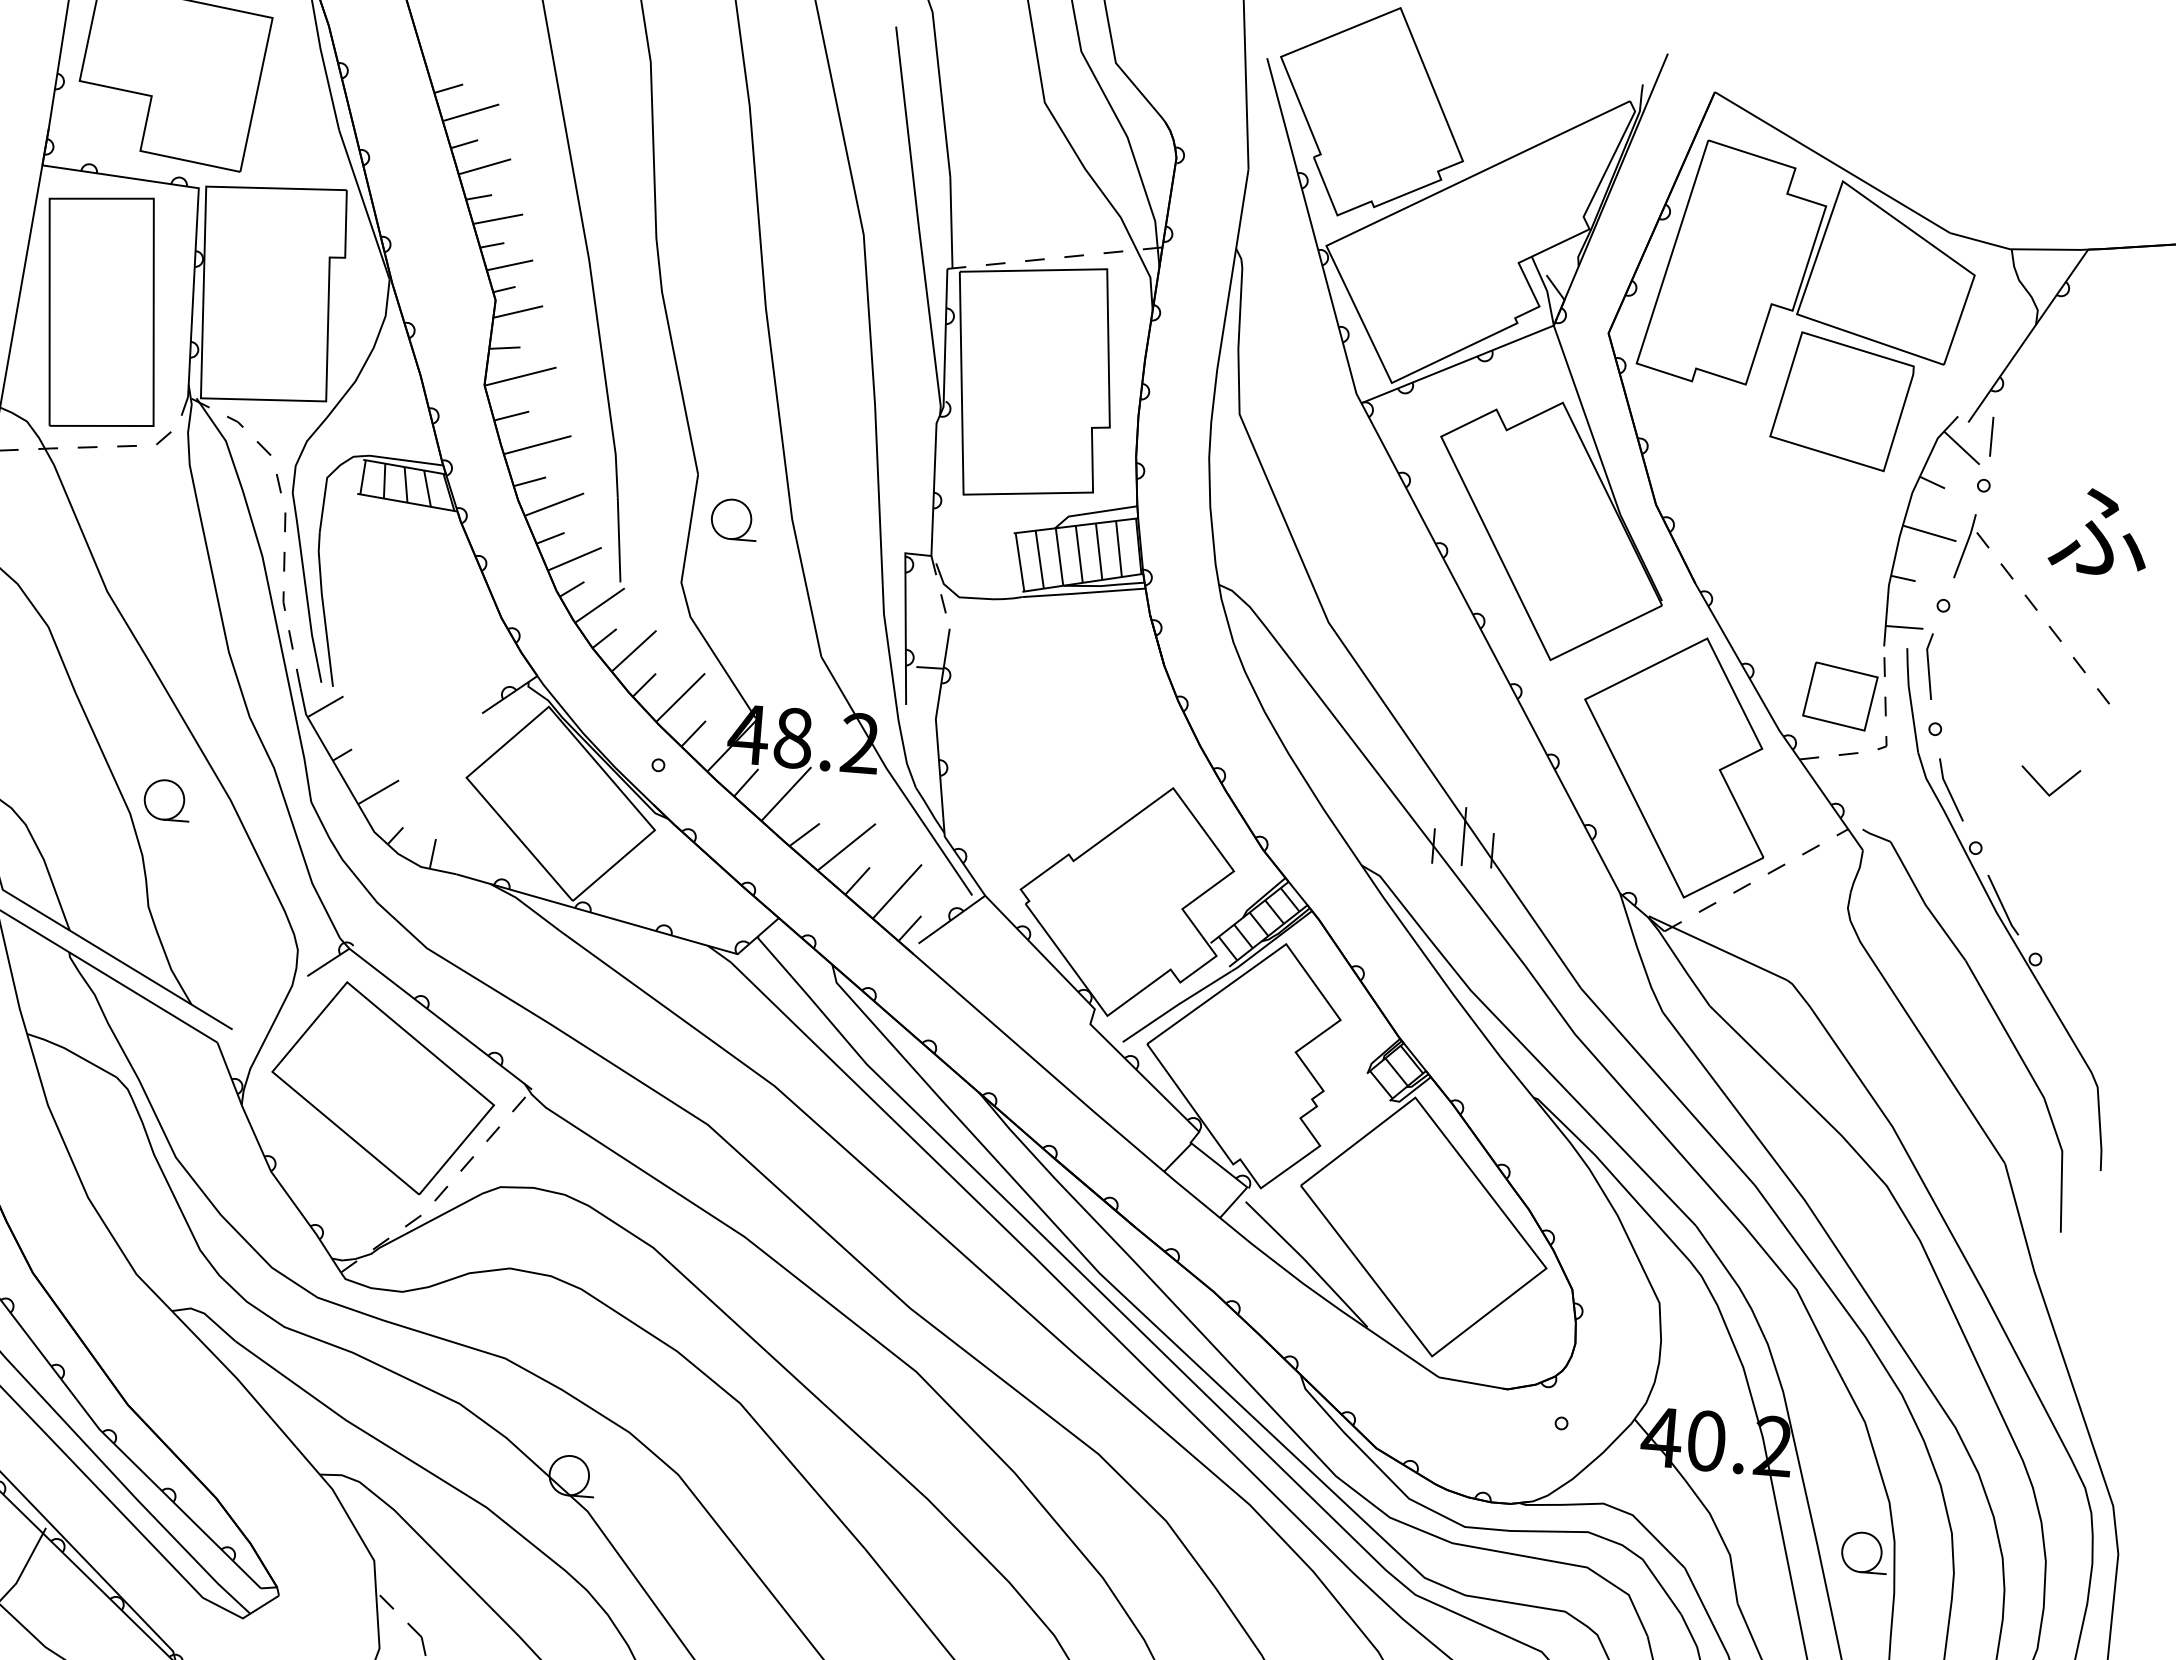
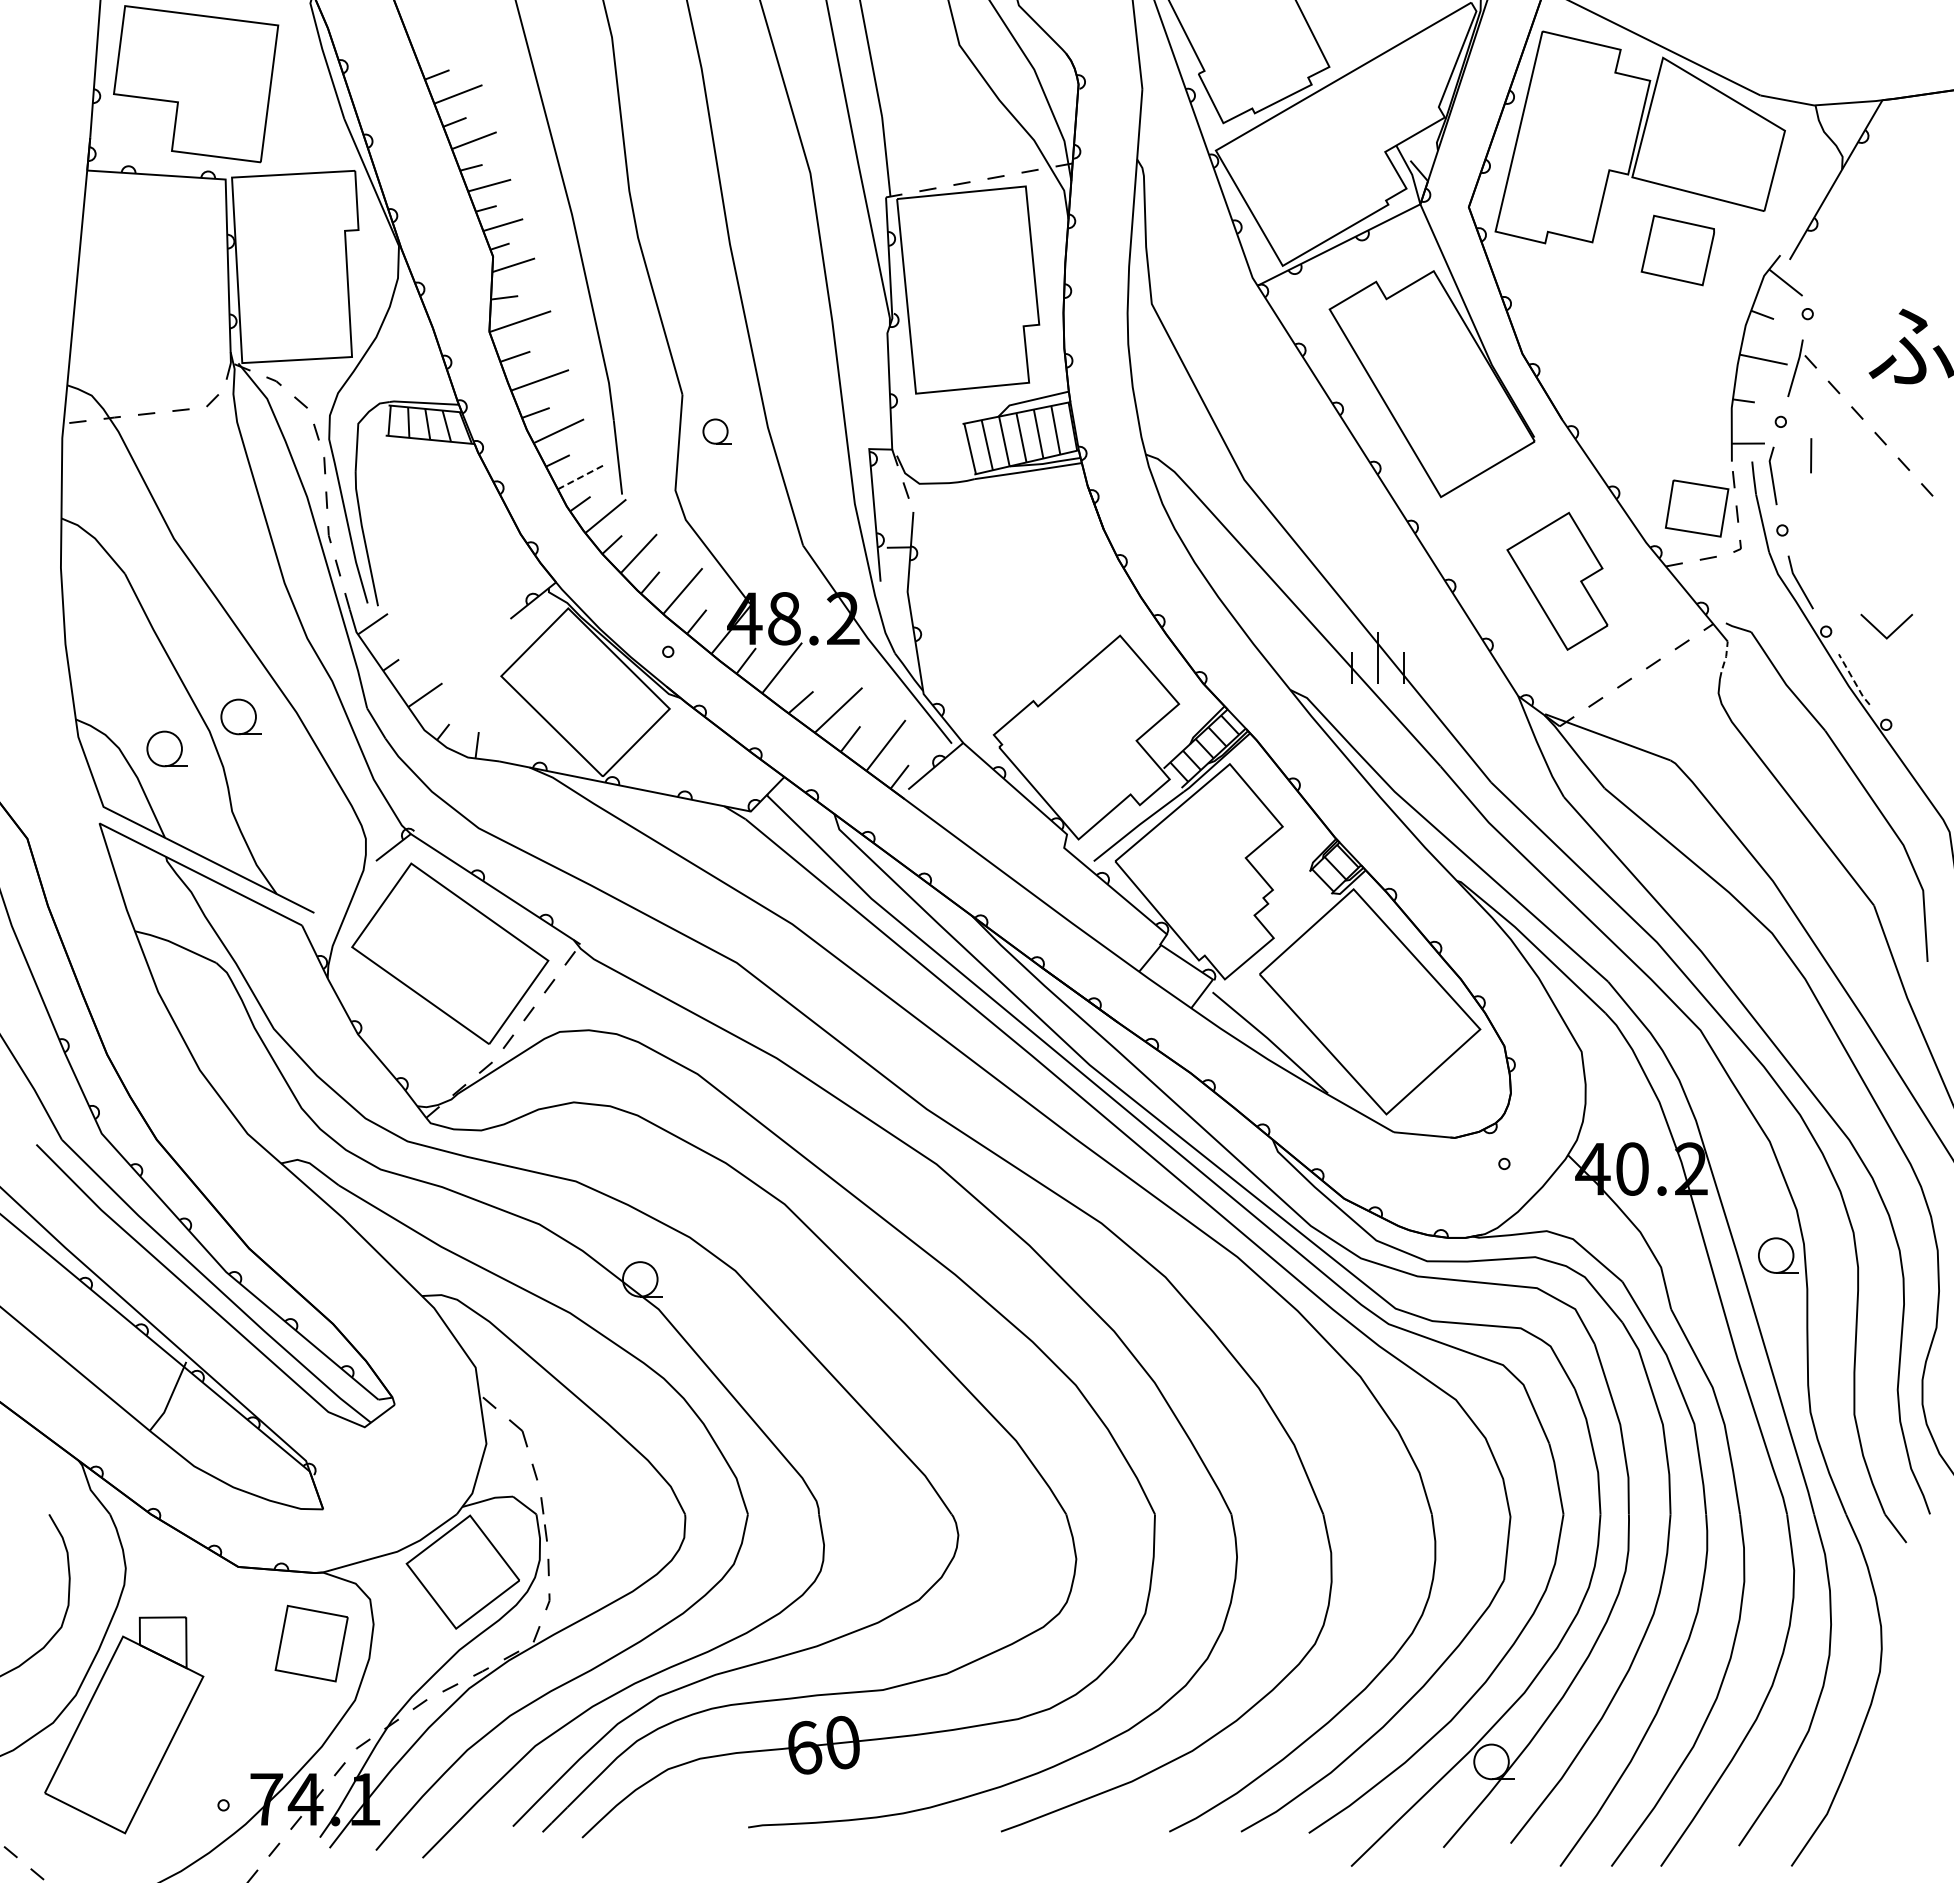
part: (101, 311) -> (149, 294), removed
part: (1841, 401) -> (1677, 250), size x0.6
line: (1992, 436) -> (1811, 455), moved
part: (733, 519) -> (716, 431), size x0.7
line: (574, 559) -> (580, 477), solid -> dashed
part: (1675, 766) -> (1557, 581), size x0.6
part: (2042, 787) -> (1880, 631), moved
part: (79, 829) -> (166, 748), added
line: (1858, 871) -> (1725, 660), solid -> dashed
line: (2002, 906) -> (1853, 680), solid -> dashed

